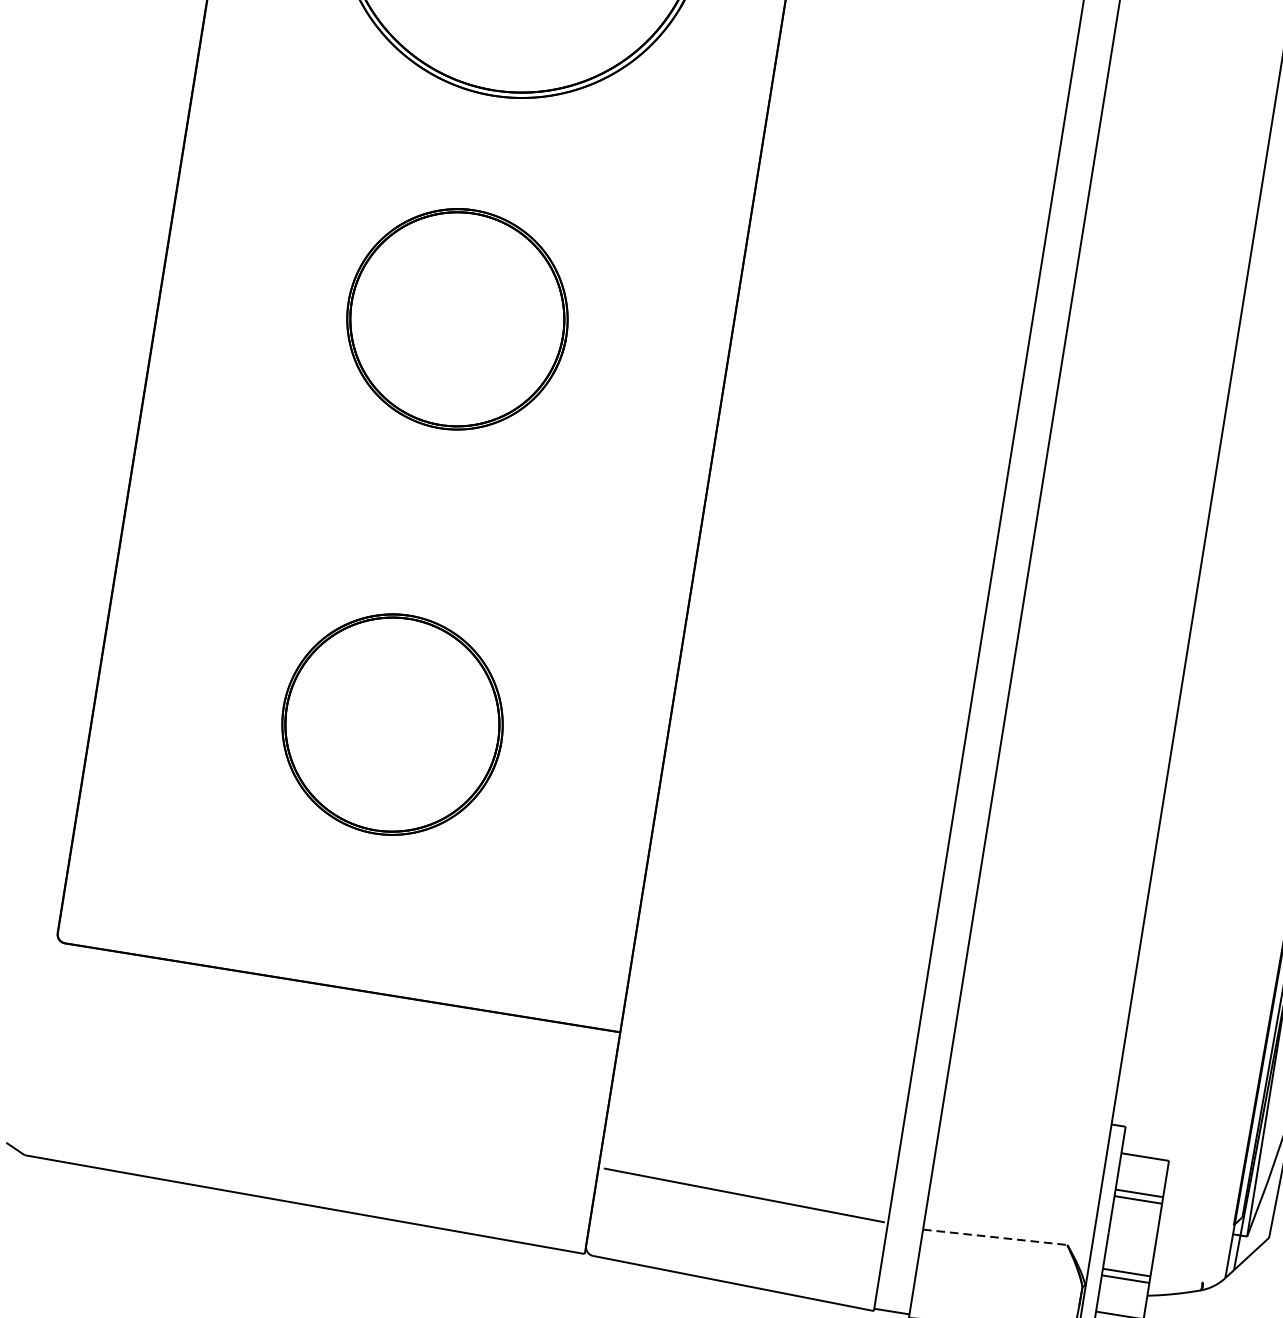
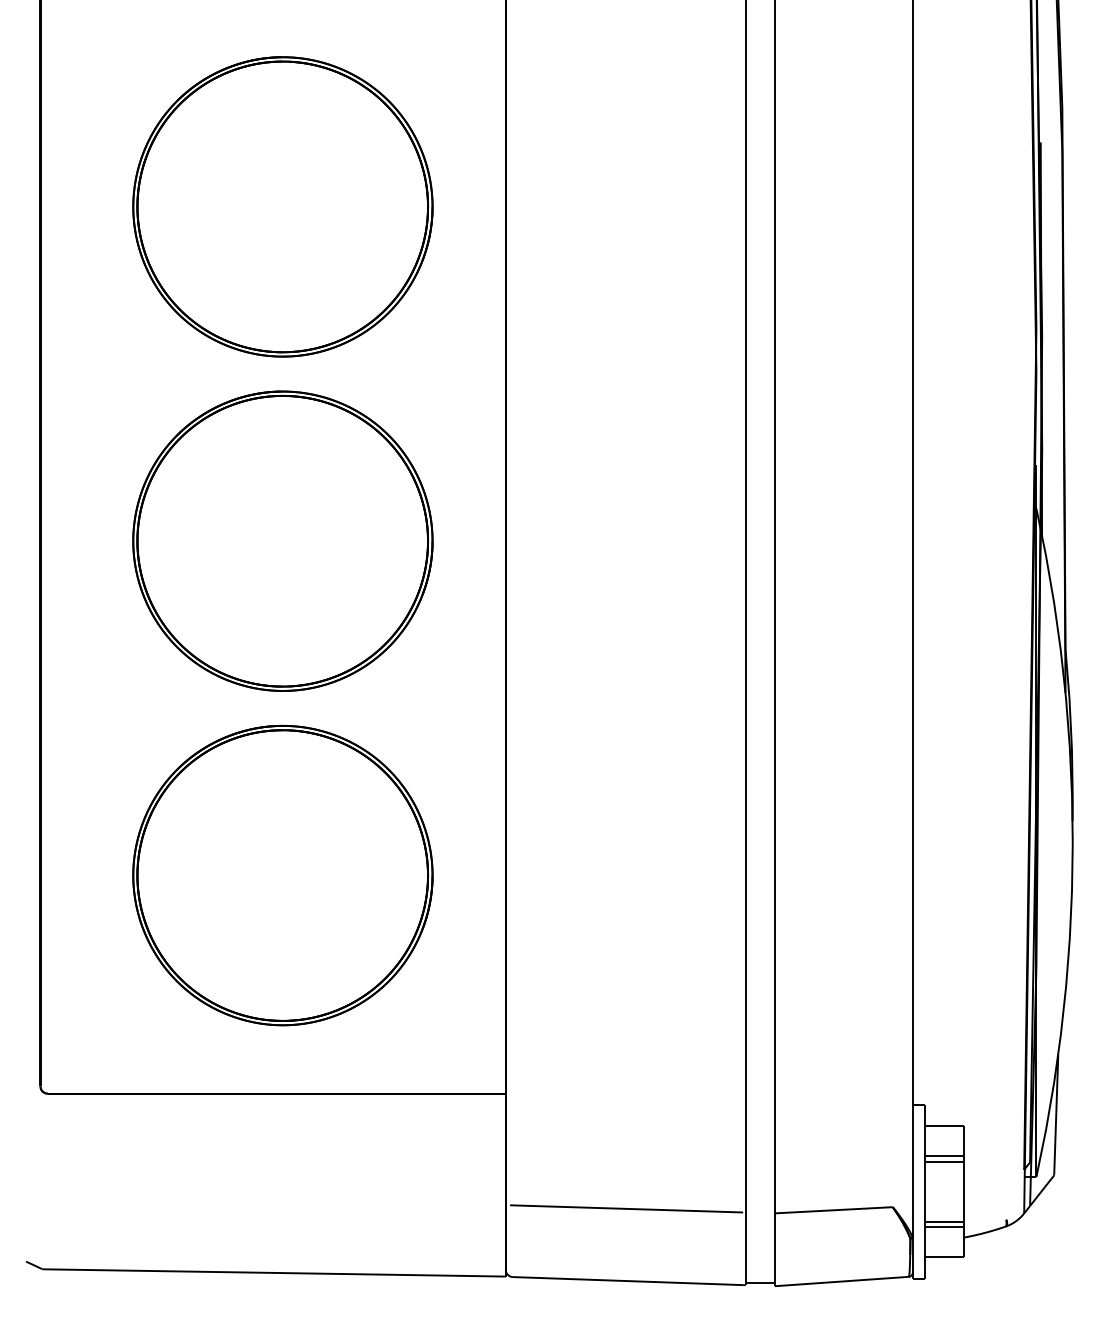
part: (457, 318) -> (282, 540), size x1.67
part: (392, 724) -> (282, 875), size x1.67
line: (996, 1237) -> (834, 1210), dashed -> solid

